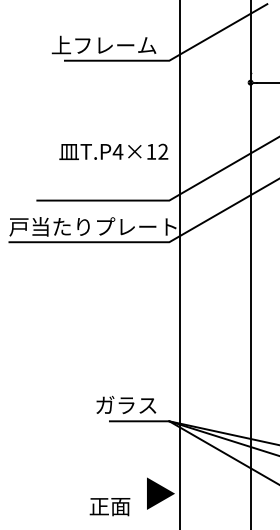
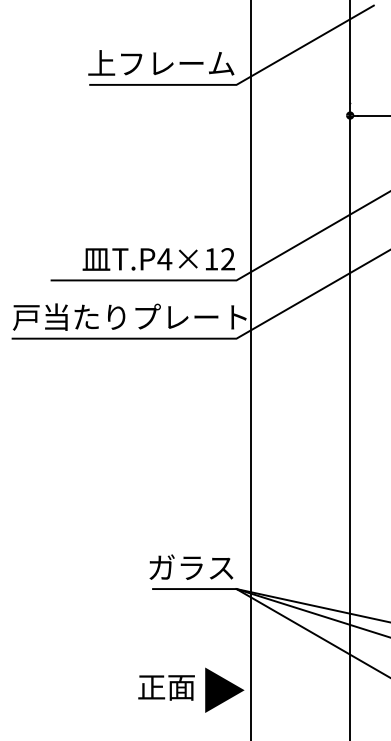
text: (104, 44) -> (161, 62), moved
text: (113, 151) -> (158, 259), moved
text: (126, 404) -> (191, 566), moved
text: (109, 506) -> (166, 687), moved

